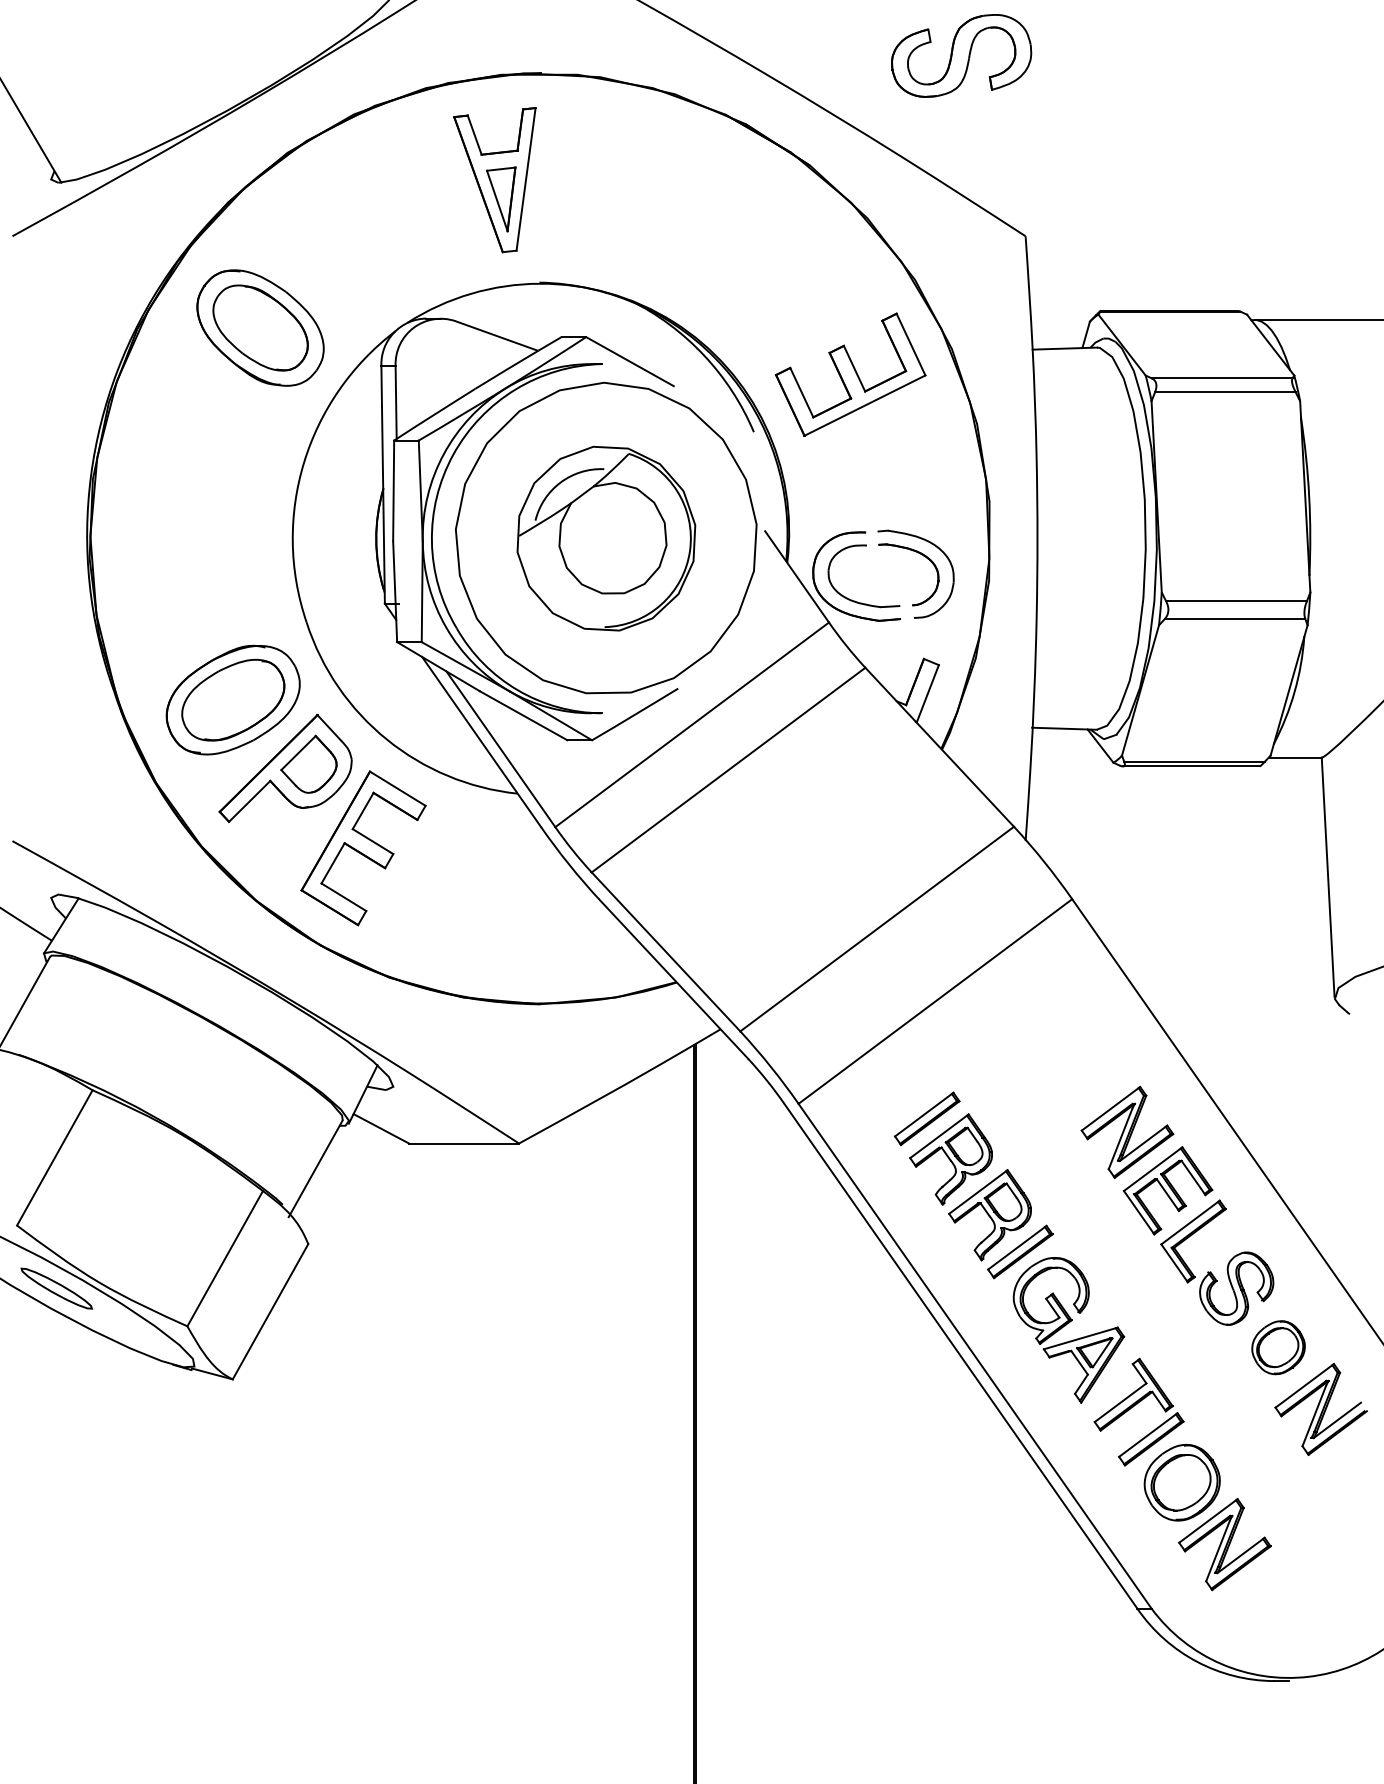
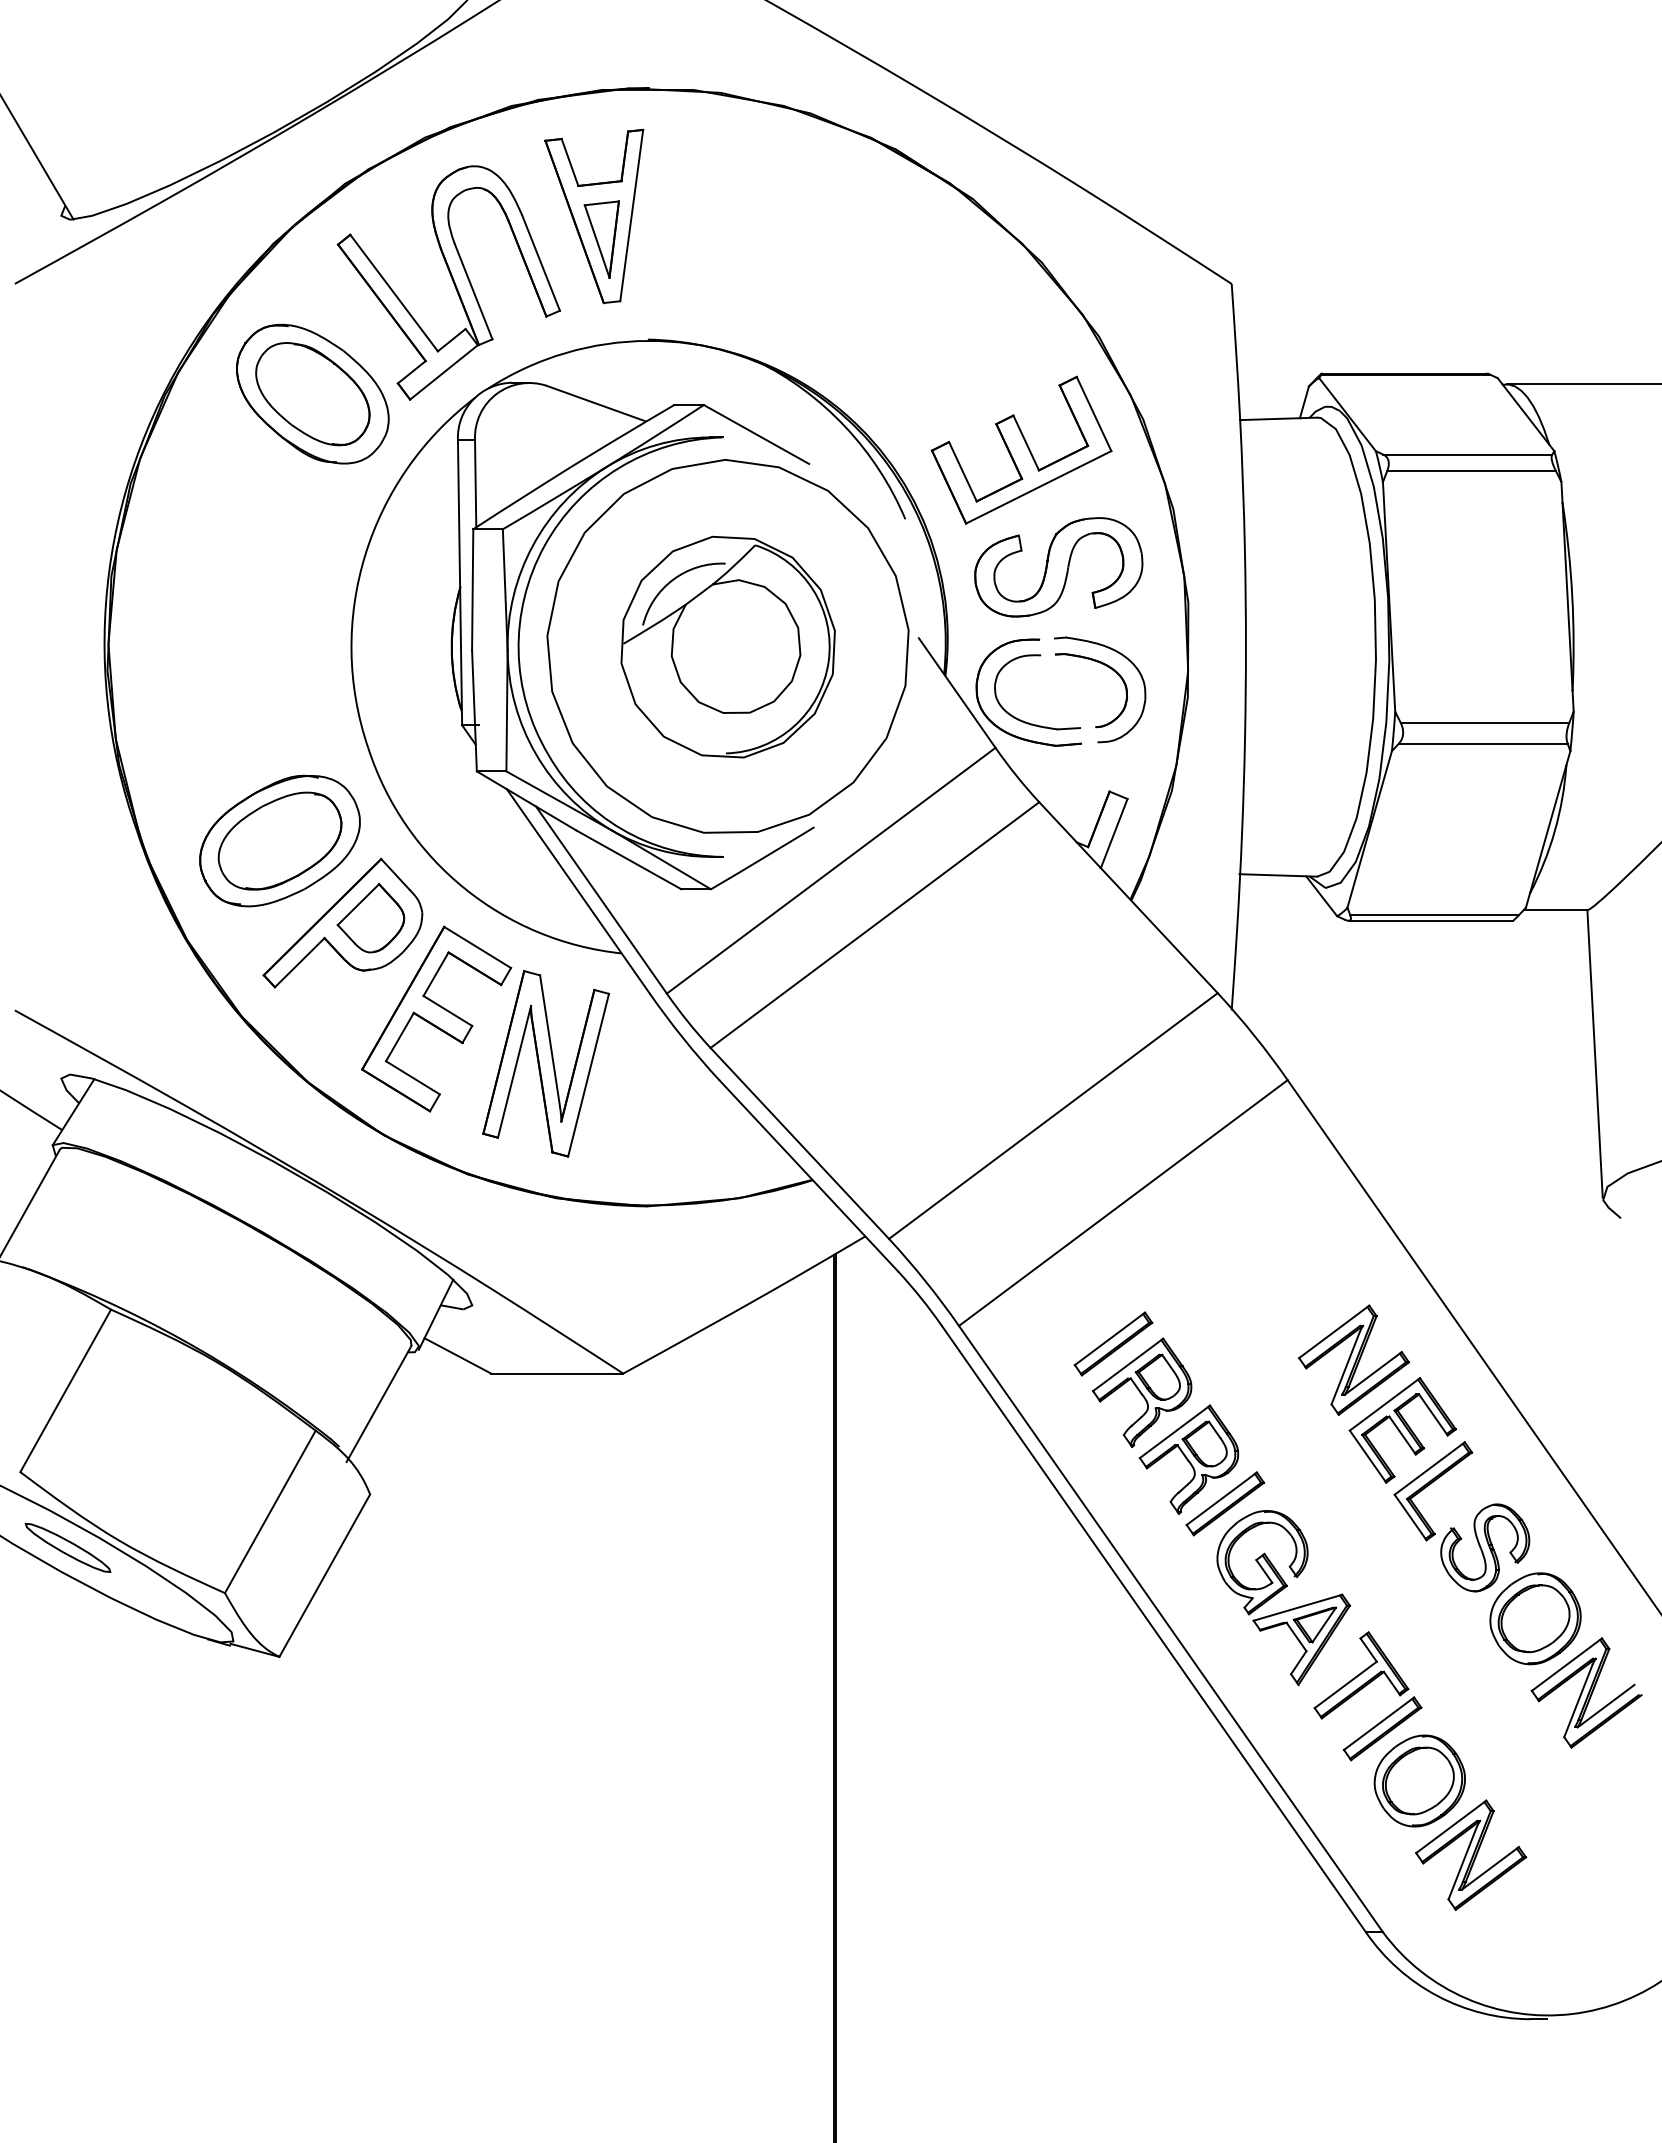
part: (961, 56) -> (1058, 567), moved
part: (373, 235) -> (448, 282), added
part: (455, 885) -> (546, 1063), added
part: (1278, 1347) -> (1535, 1618), size x1.43

